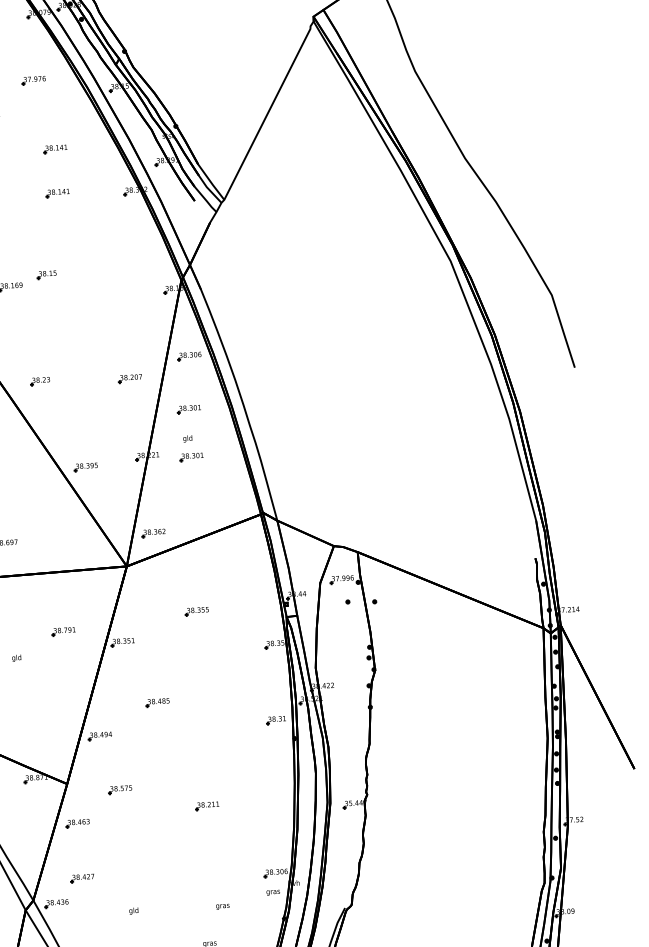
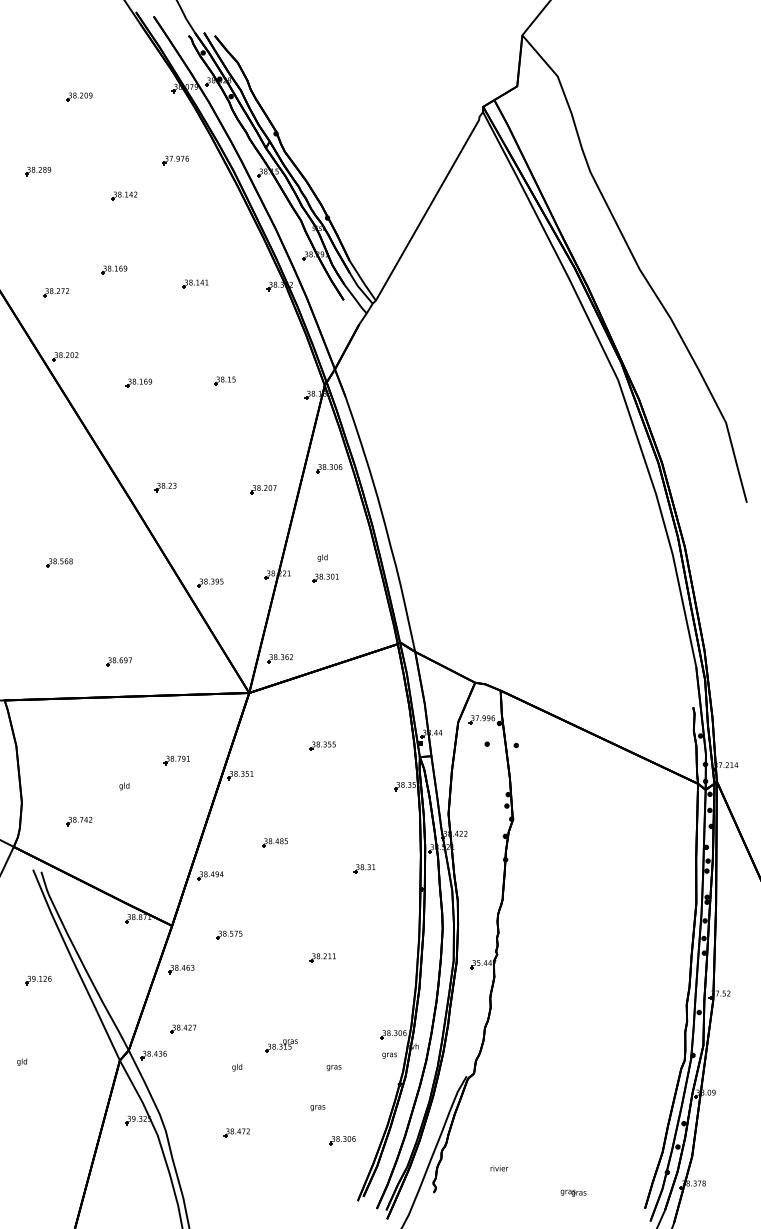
part: (55, 148) -> (195, 235), removed
part: (46, 274) -> (224, 380), moved
part: (188, 408) -> (325, 525), removed
part: (276, 720) -> (364, 868), moved
part: (173, 888) -> (281, 1045), added

